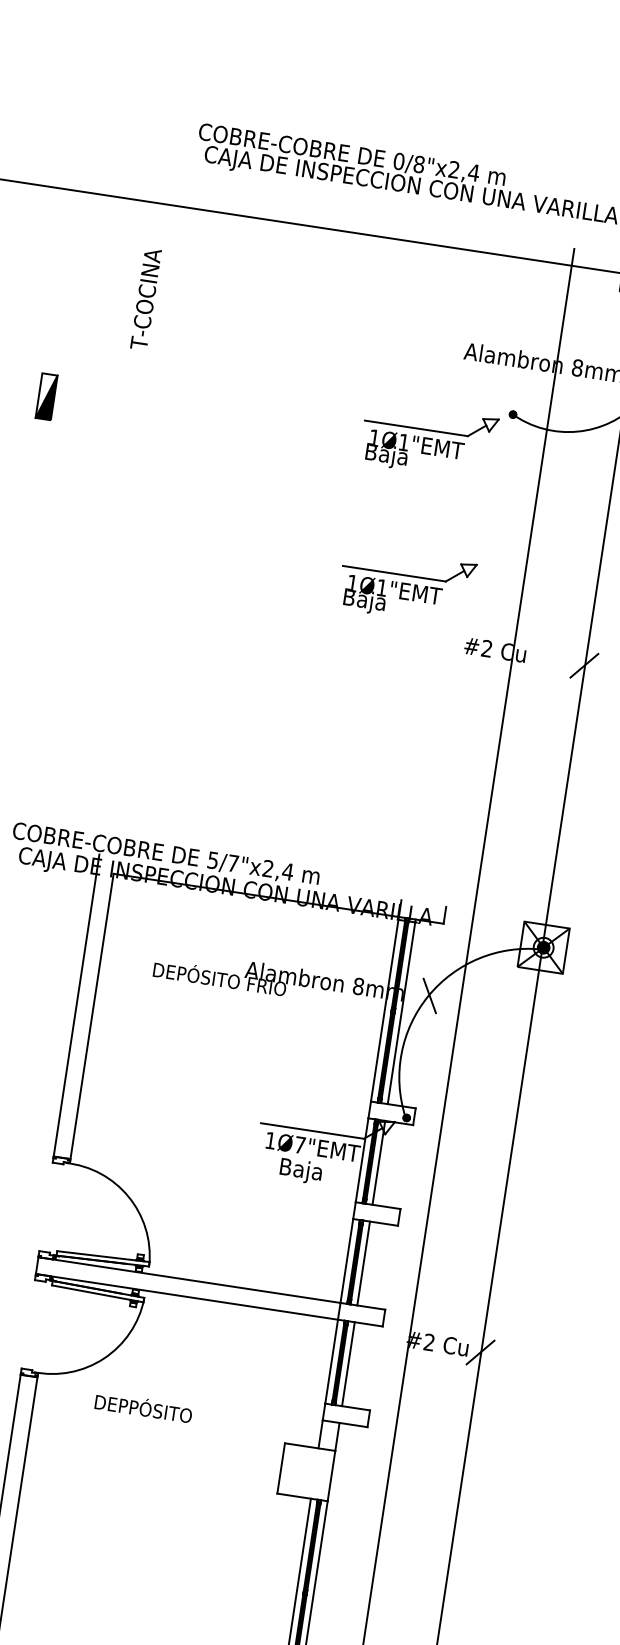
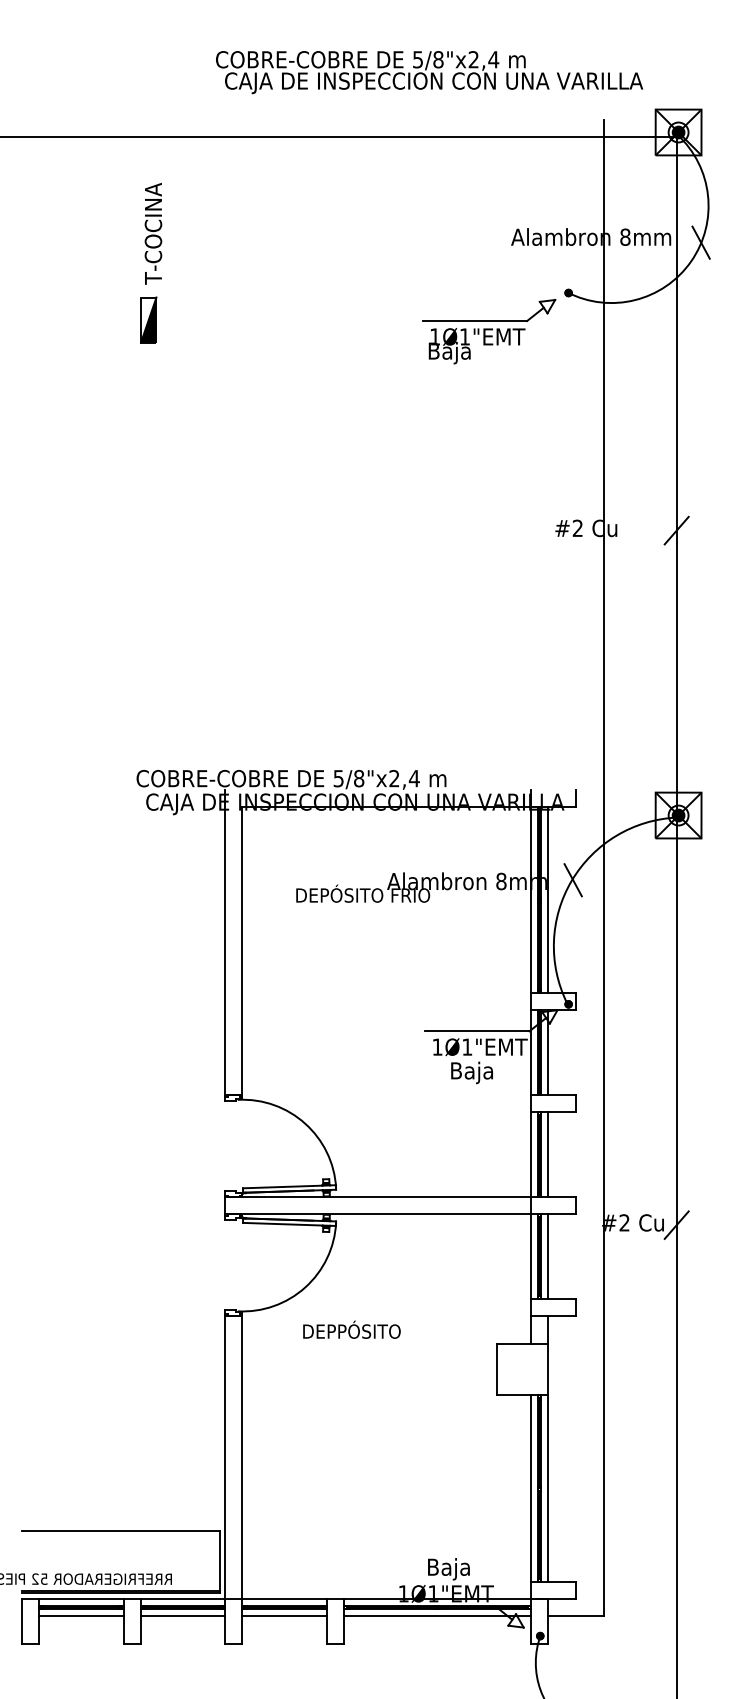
text: (398, 161) -> (417, 59), 0/8"x2,4 -> 5/8"x2,4
text: (146, 298) -> (153, 233), moved
part: (46, 396) -> (148, 319), moved
part: (407, 586) -> (489, 478), removed
text: (233, 863) -> (359, 778), 5/7"x2,4 -> 5/8"x2,4
text: (300, 1144) -> (467, 1046), 1Ø7"EMT -> 1Ø1"EMT

